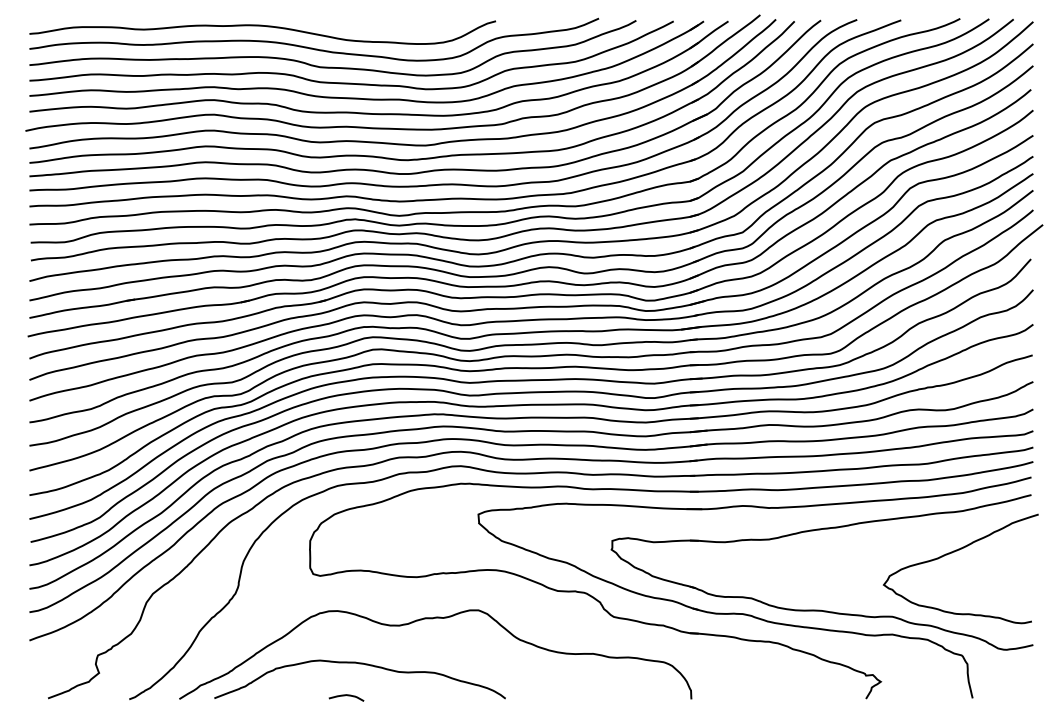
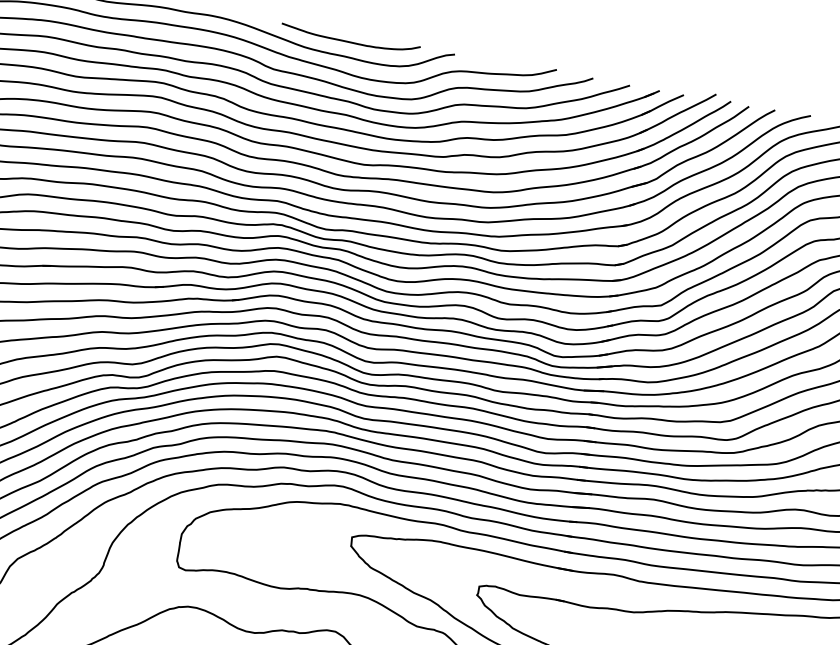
curve: (390, 26) -> (350, 41), added

